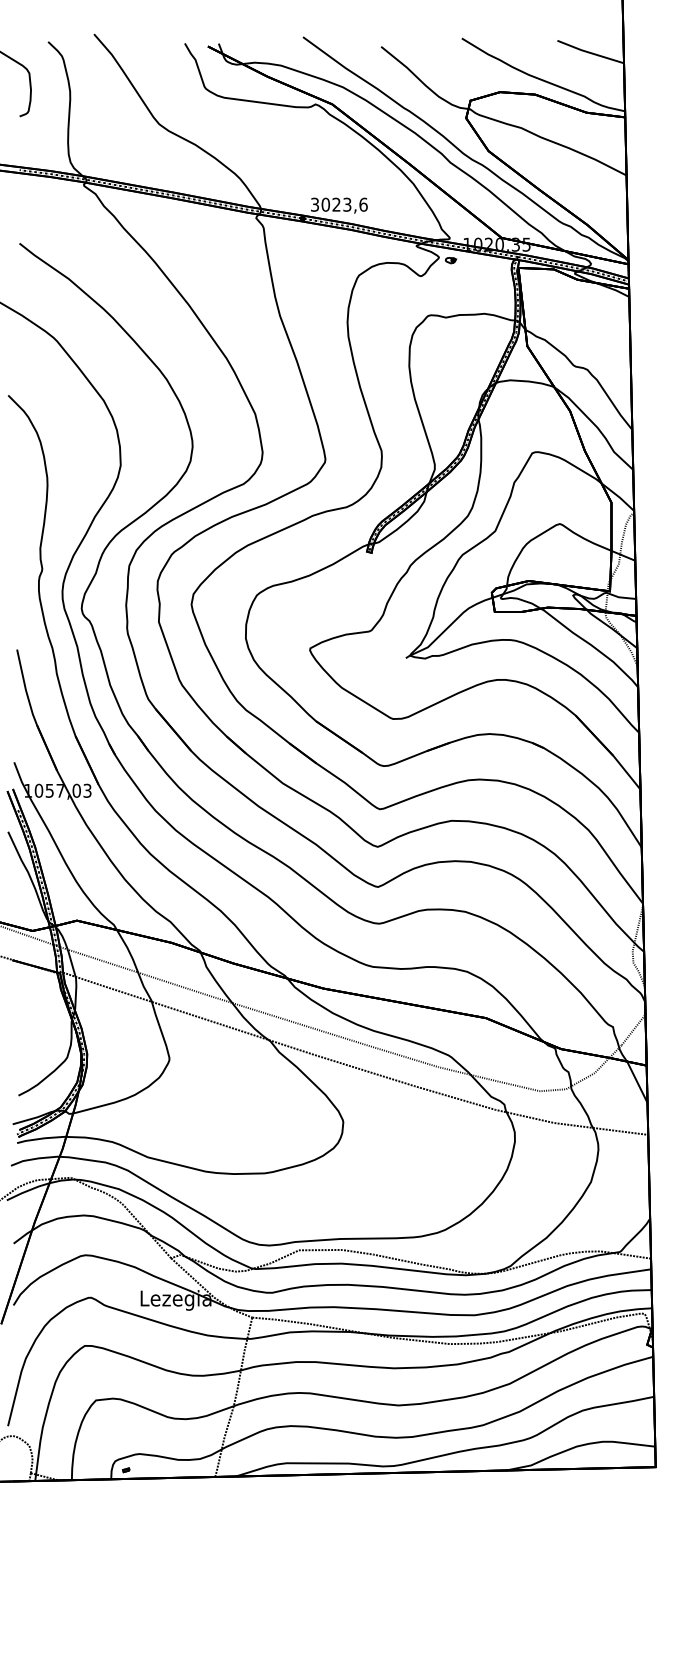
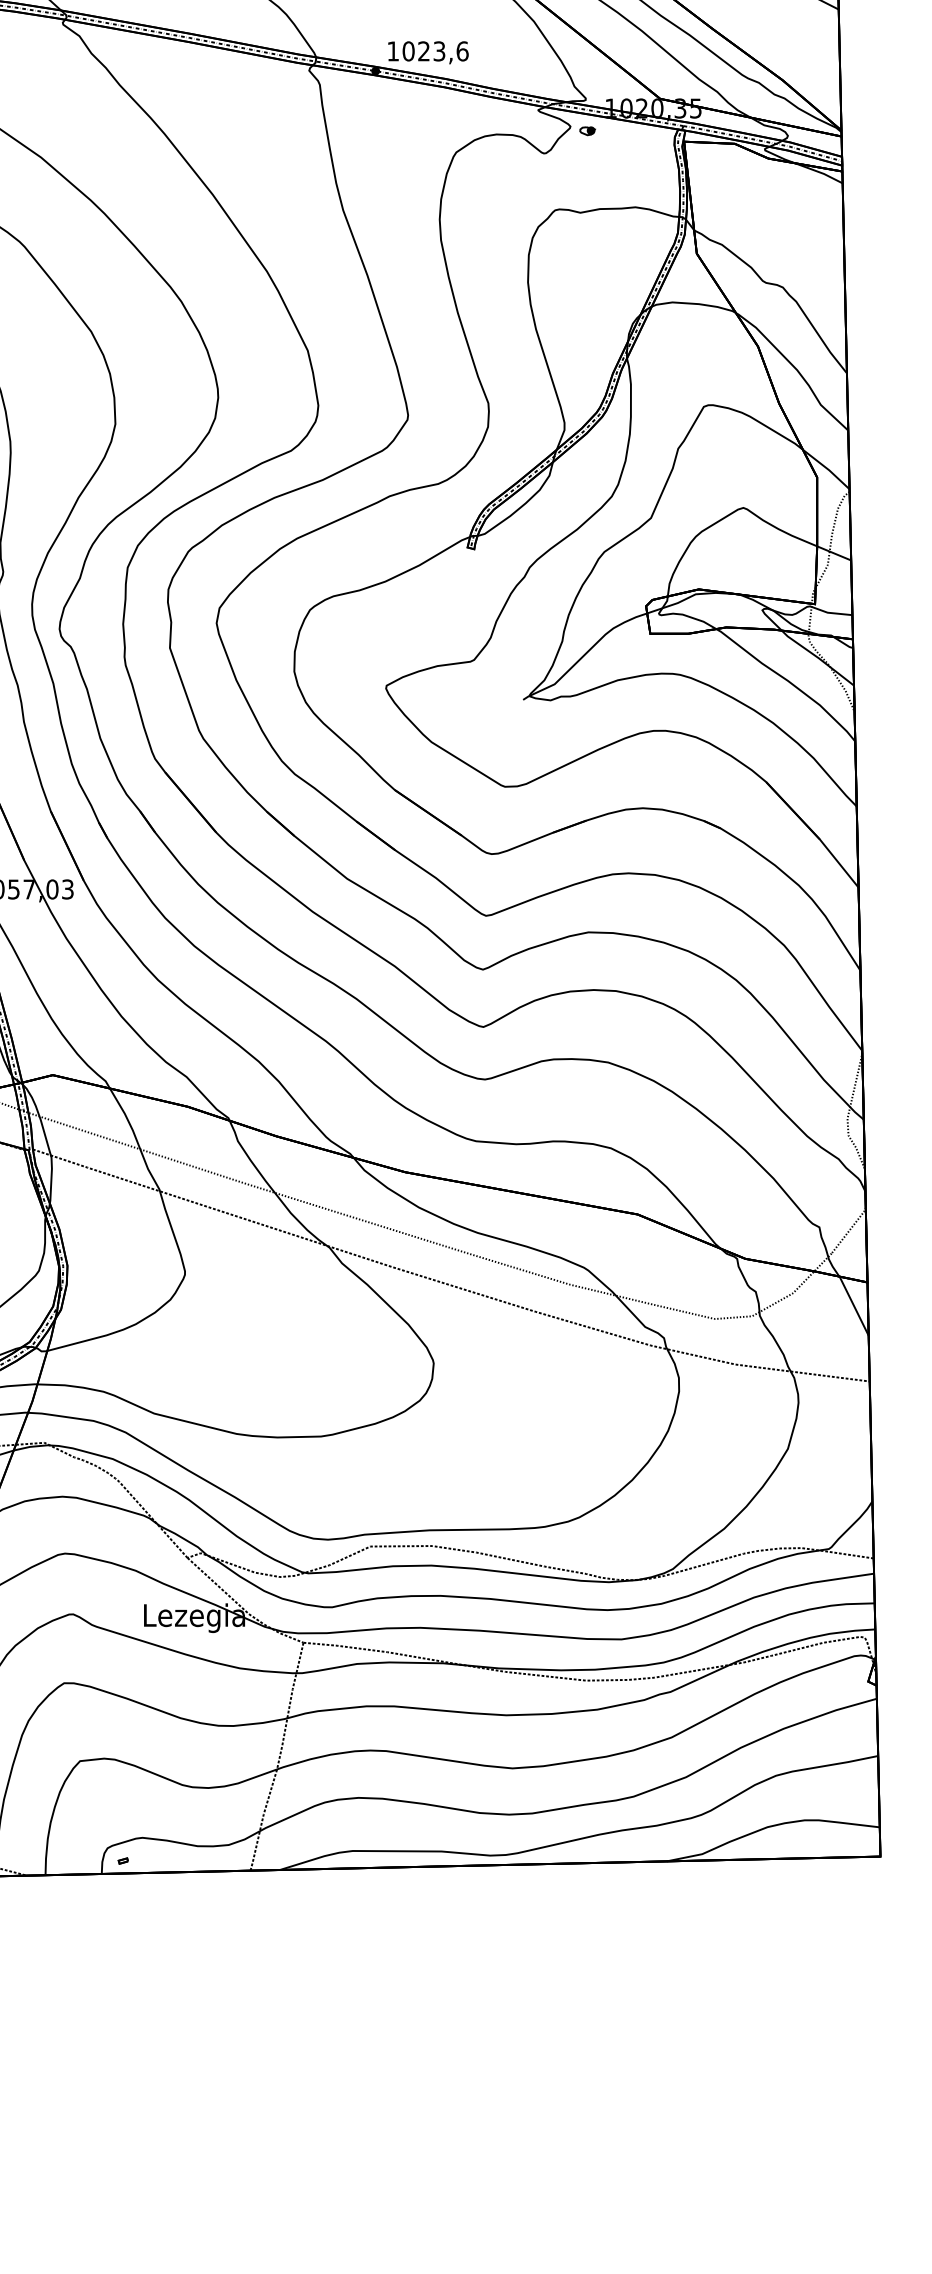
text: (314, 204) -> (392, 51), 3023,6 -> 1023,6

